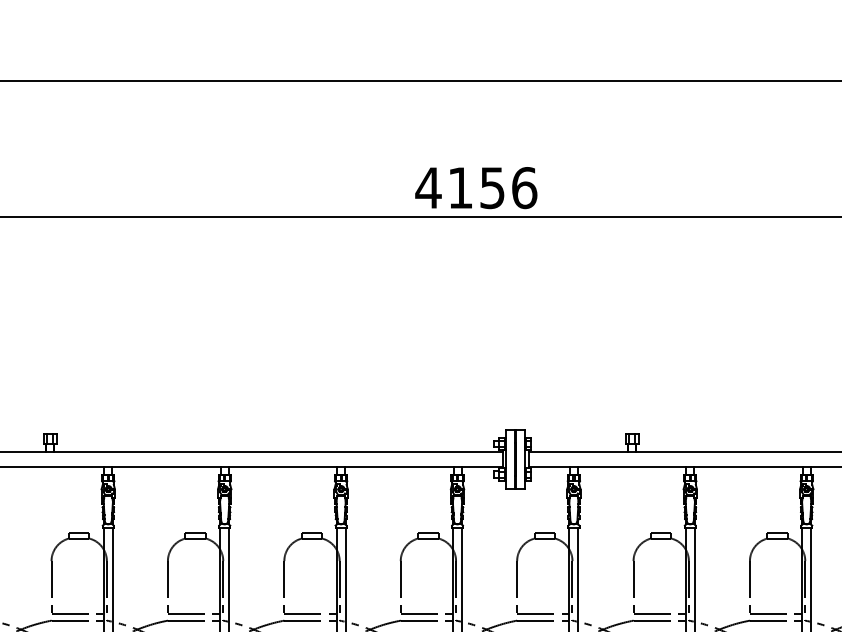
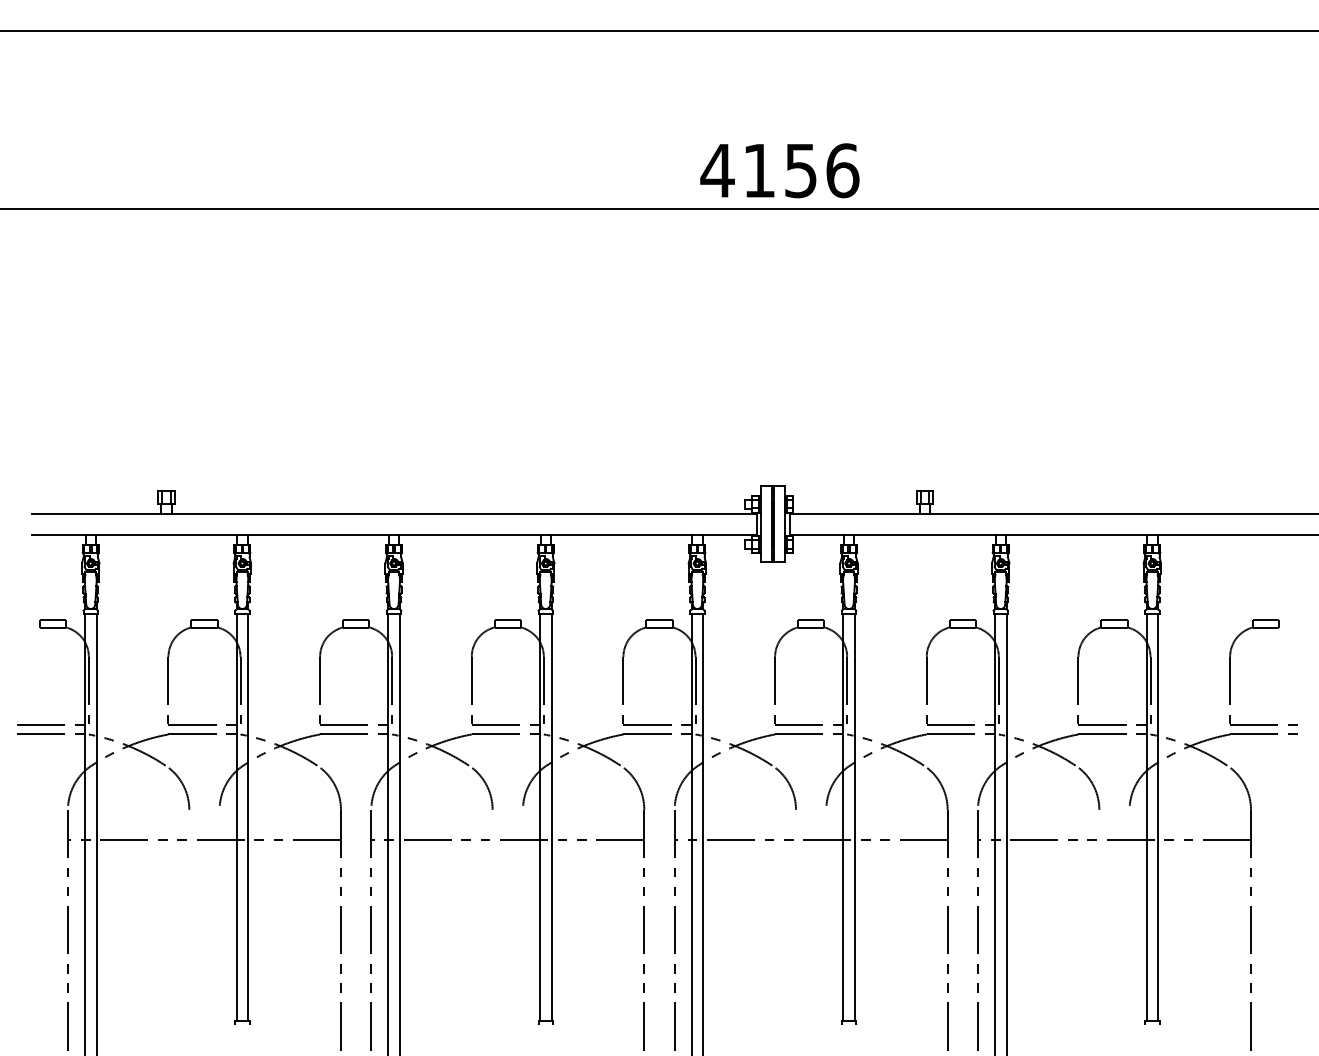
text: (476, 187) -> (779, 170), moved

